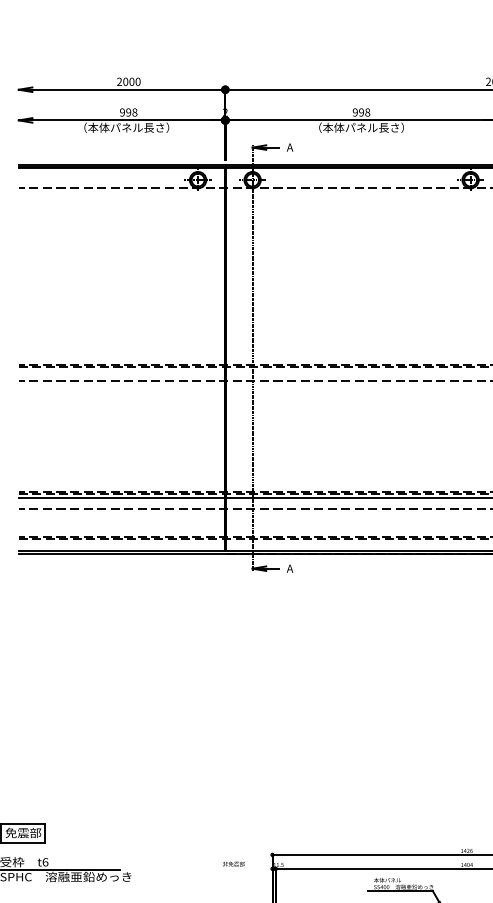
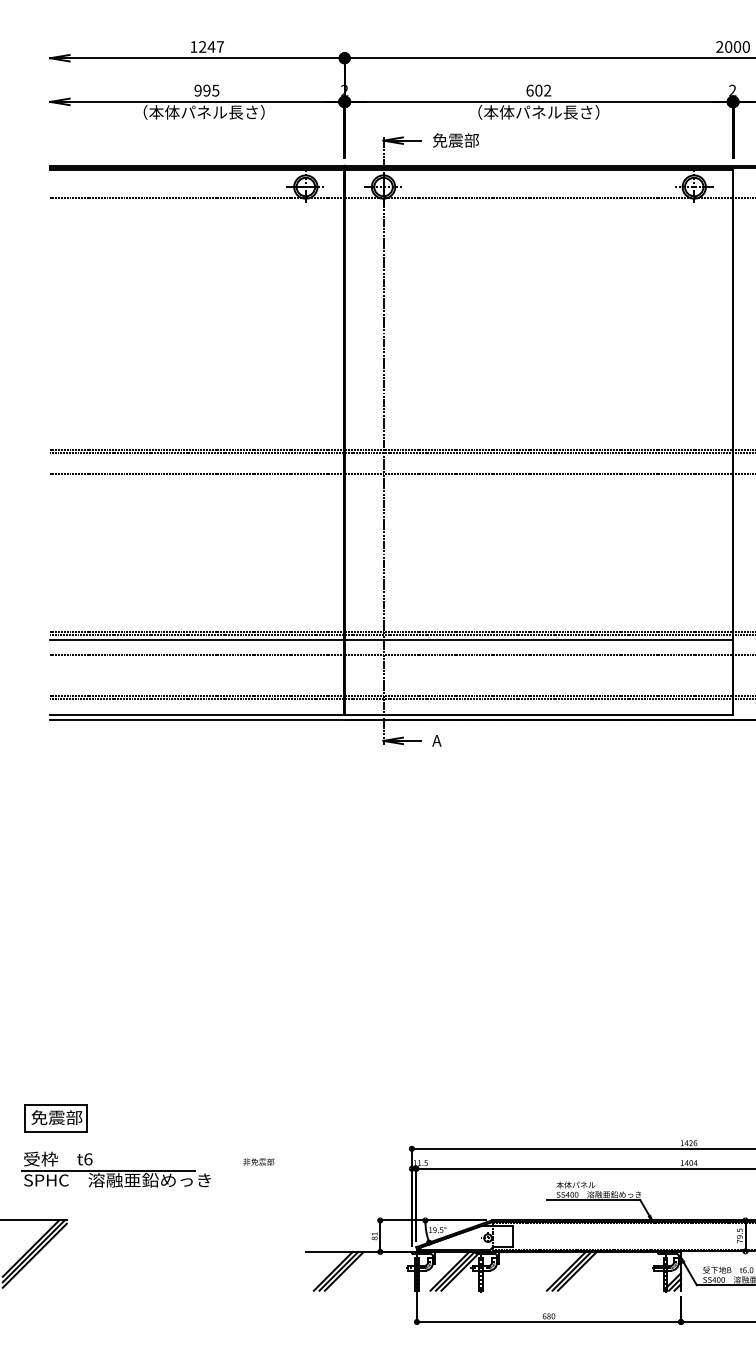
text: (128, 81) -> (206, 46), 2000 -> 1247
text: (134, 112) -> (215, 90), 998 -> 995
text: (361, 112) -> (538, 90), 998 -> 602
text: (303, 147) -> (455, 140), A -> 免震部
text: (233, 863) -> (258, 1161), moved

